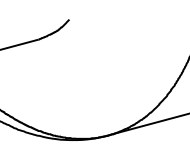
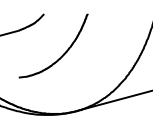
curve: (91, 68) -> (62, 55), added

